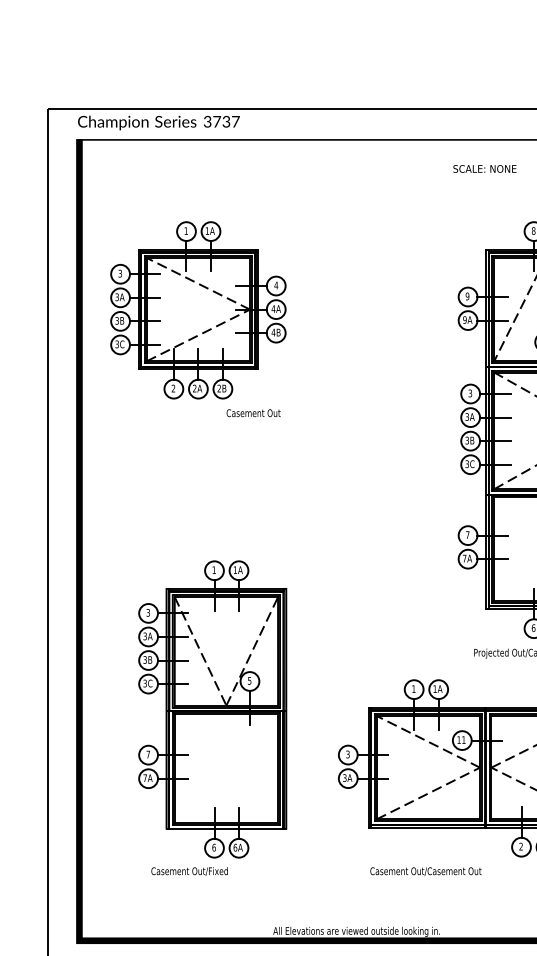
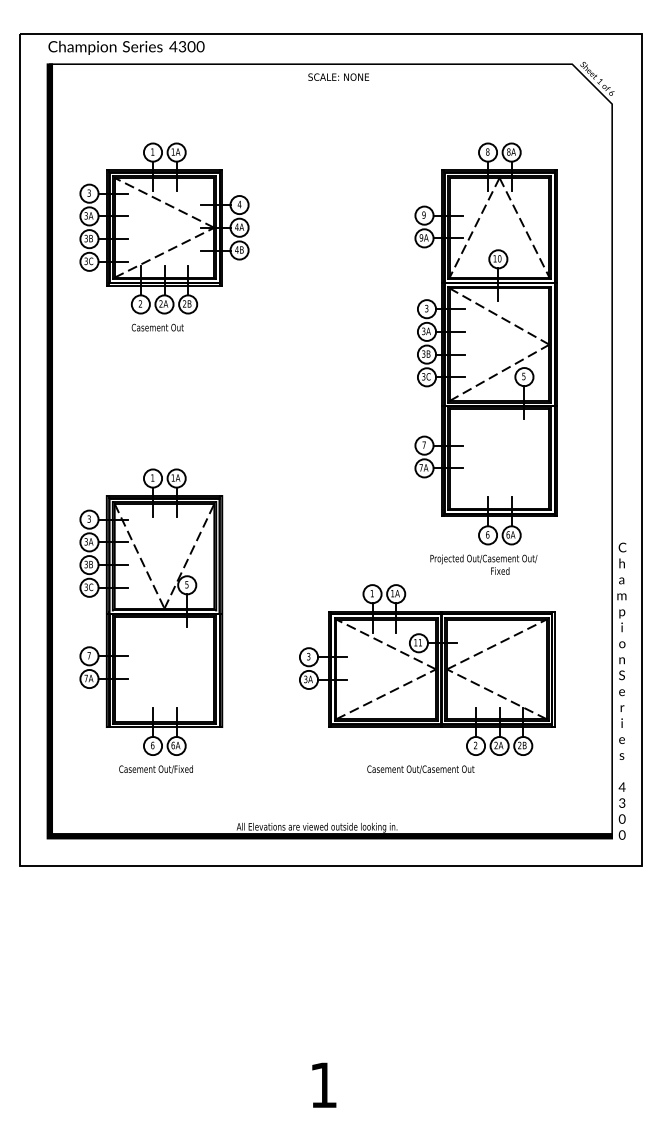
text: (221, 121) -> (186, 46), 3737 -> 4300
text: (484, 168) -> (338, 76), moved
text: (253, 413) -> (157, 327), moved
part: (212, 708) -> (151, 611), moved
text: (425, 871) -> (420, 769), moved

